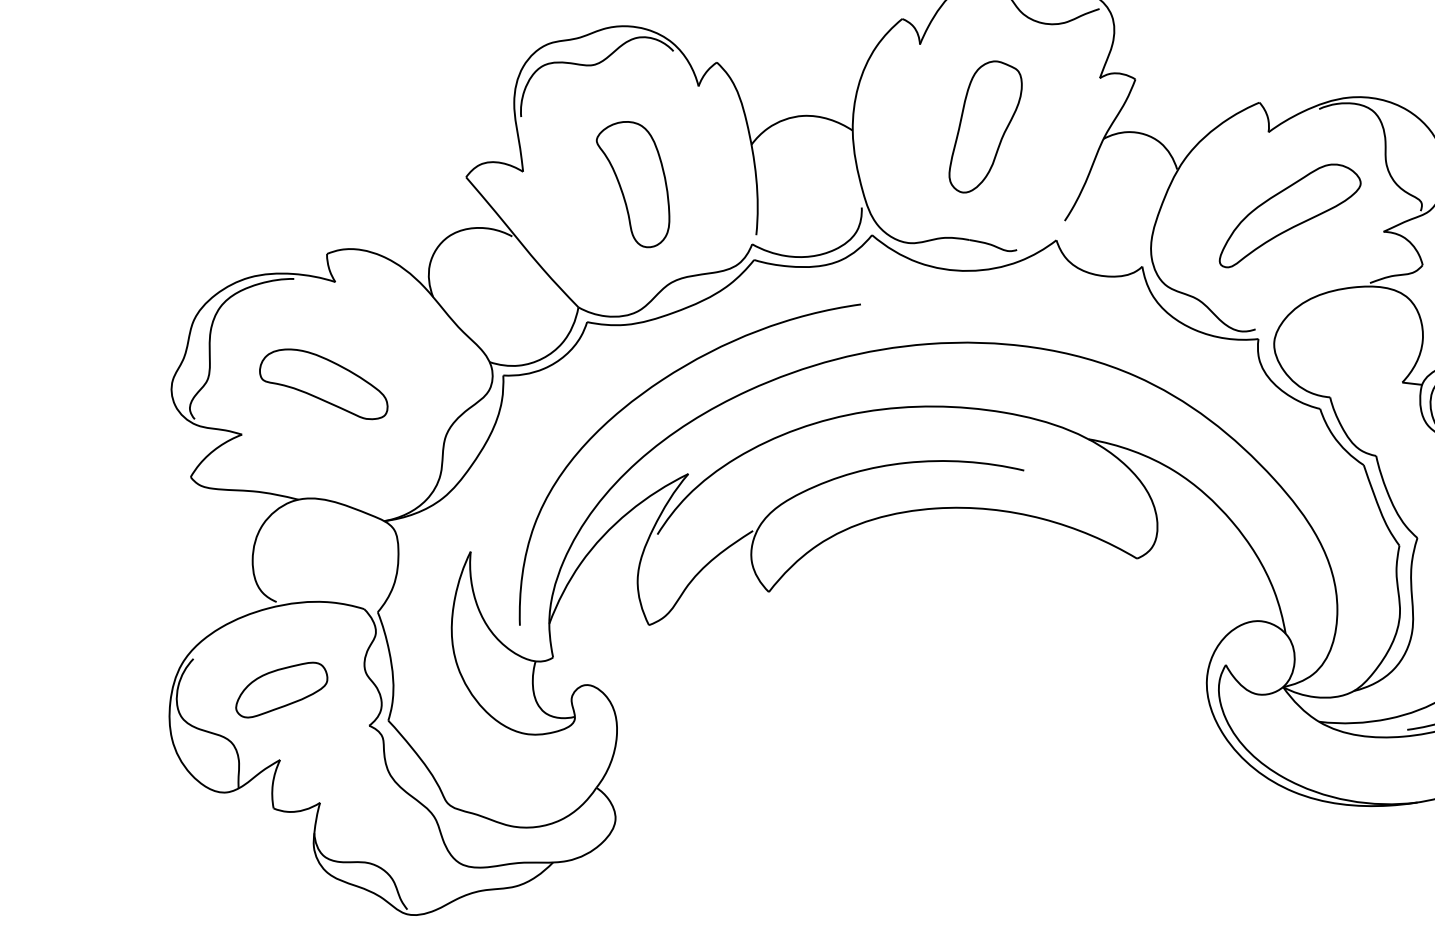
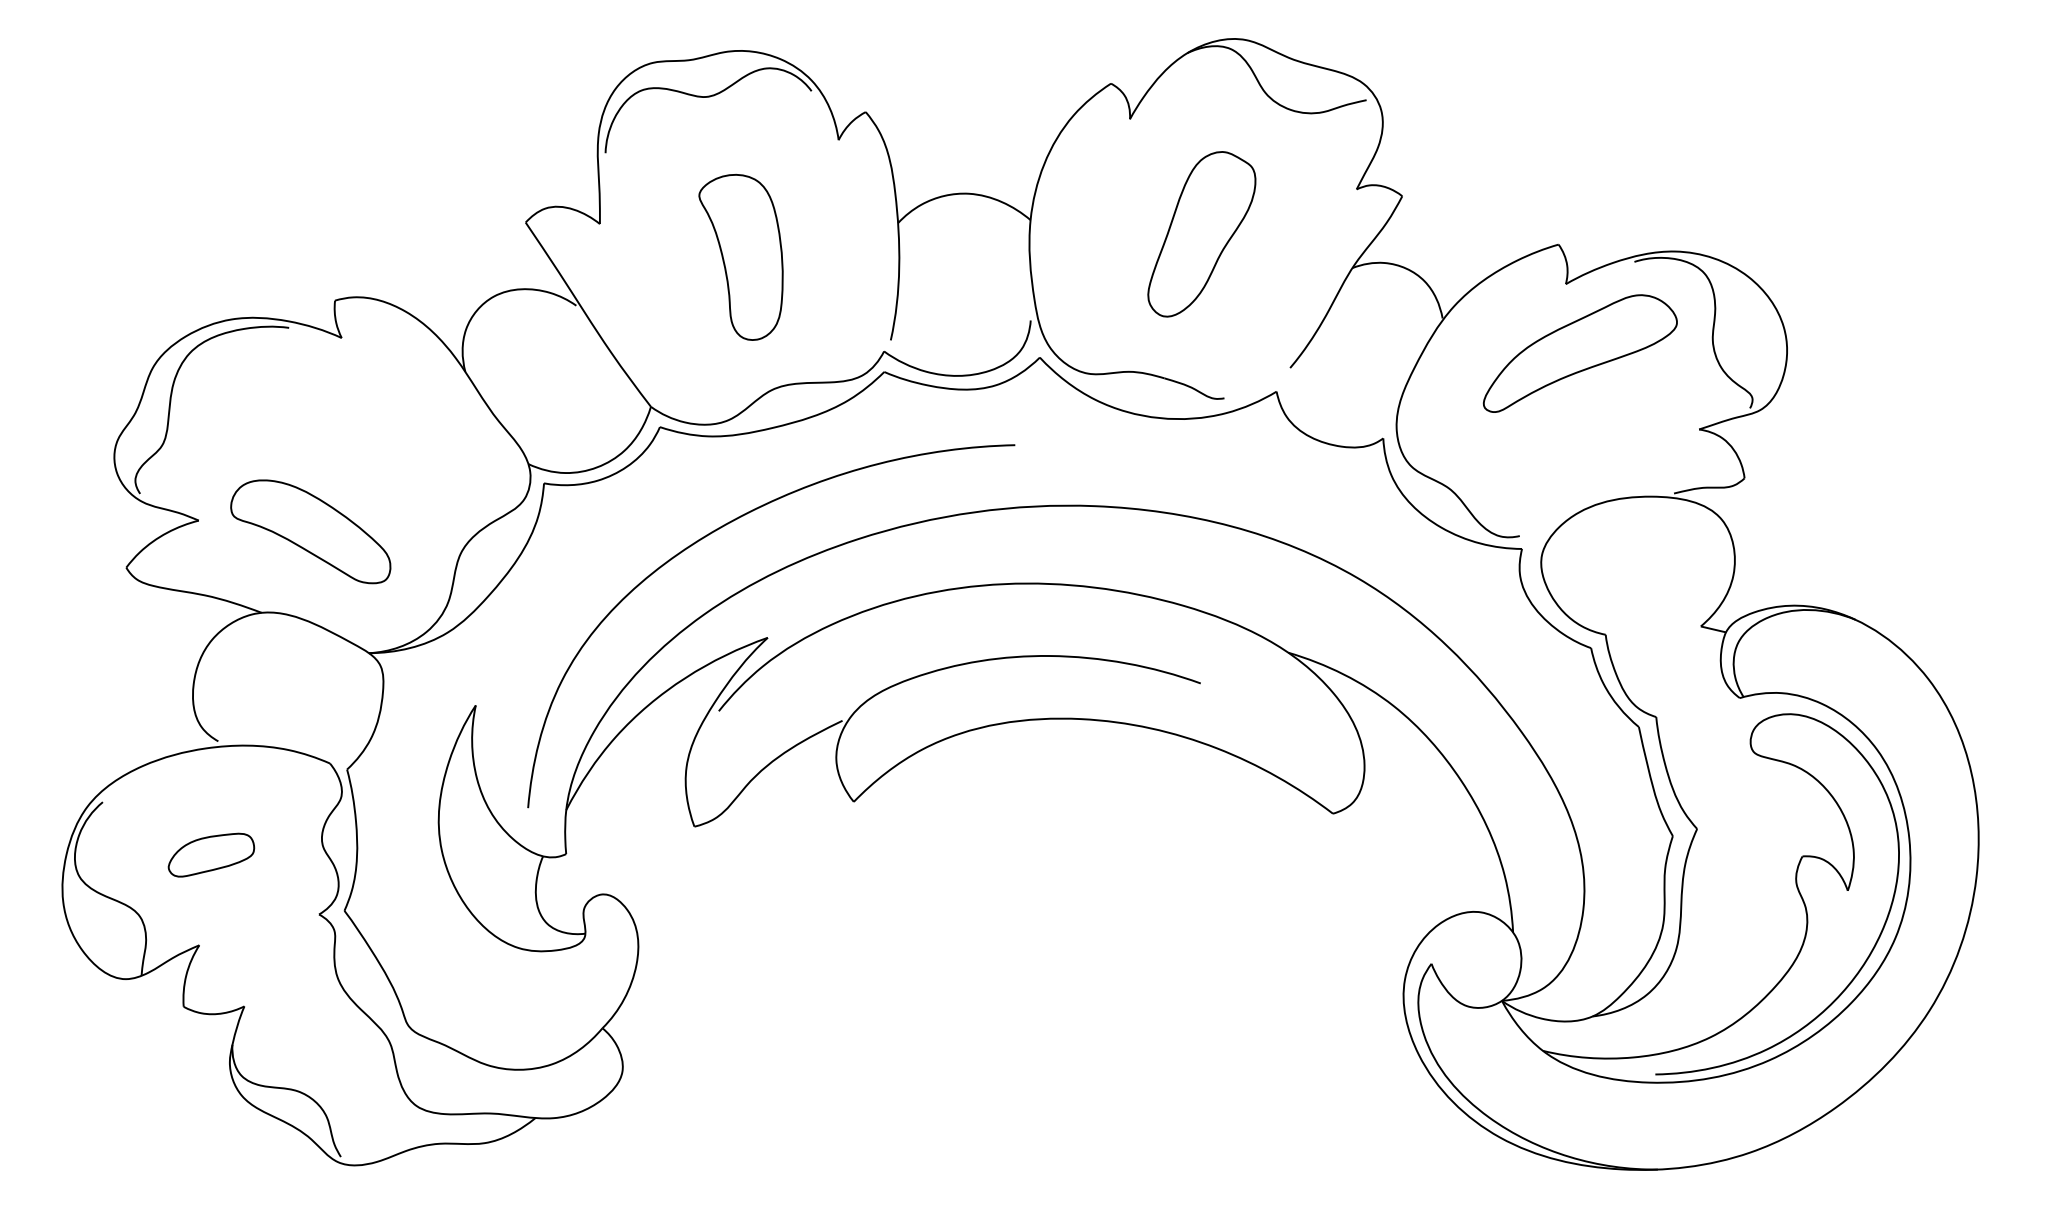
part: (1288, 214) -> (1579, 353), moved
part: (323, 384) -> (310, 531), moved
part: (281, 689) -> (211, 854), size x0.7

